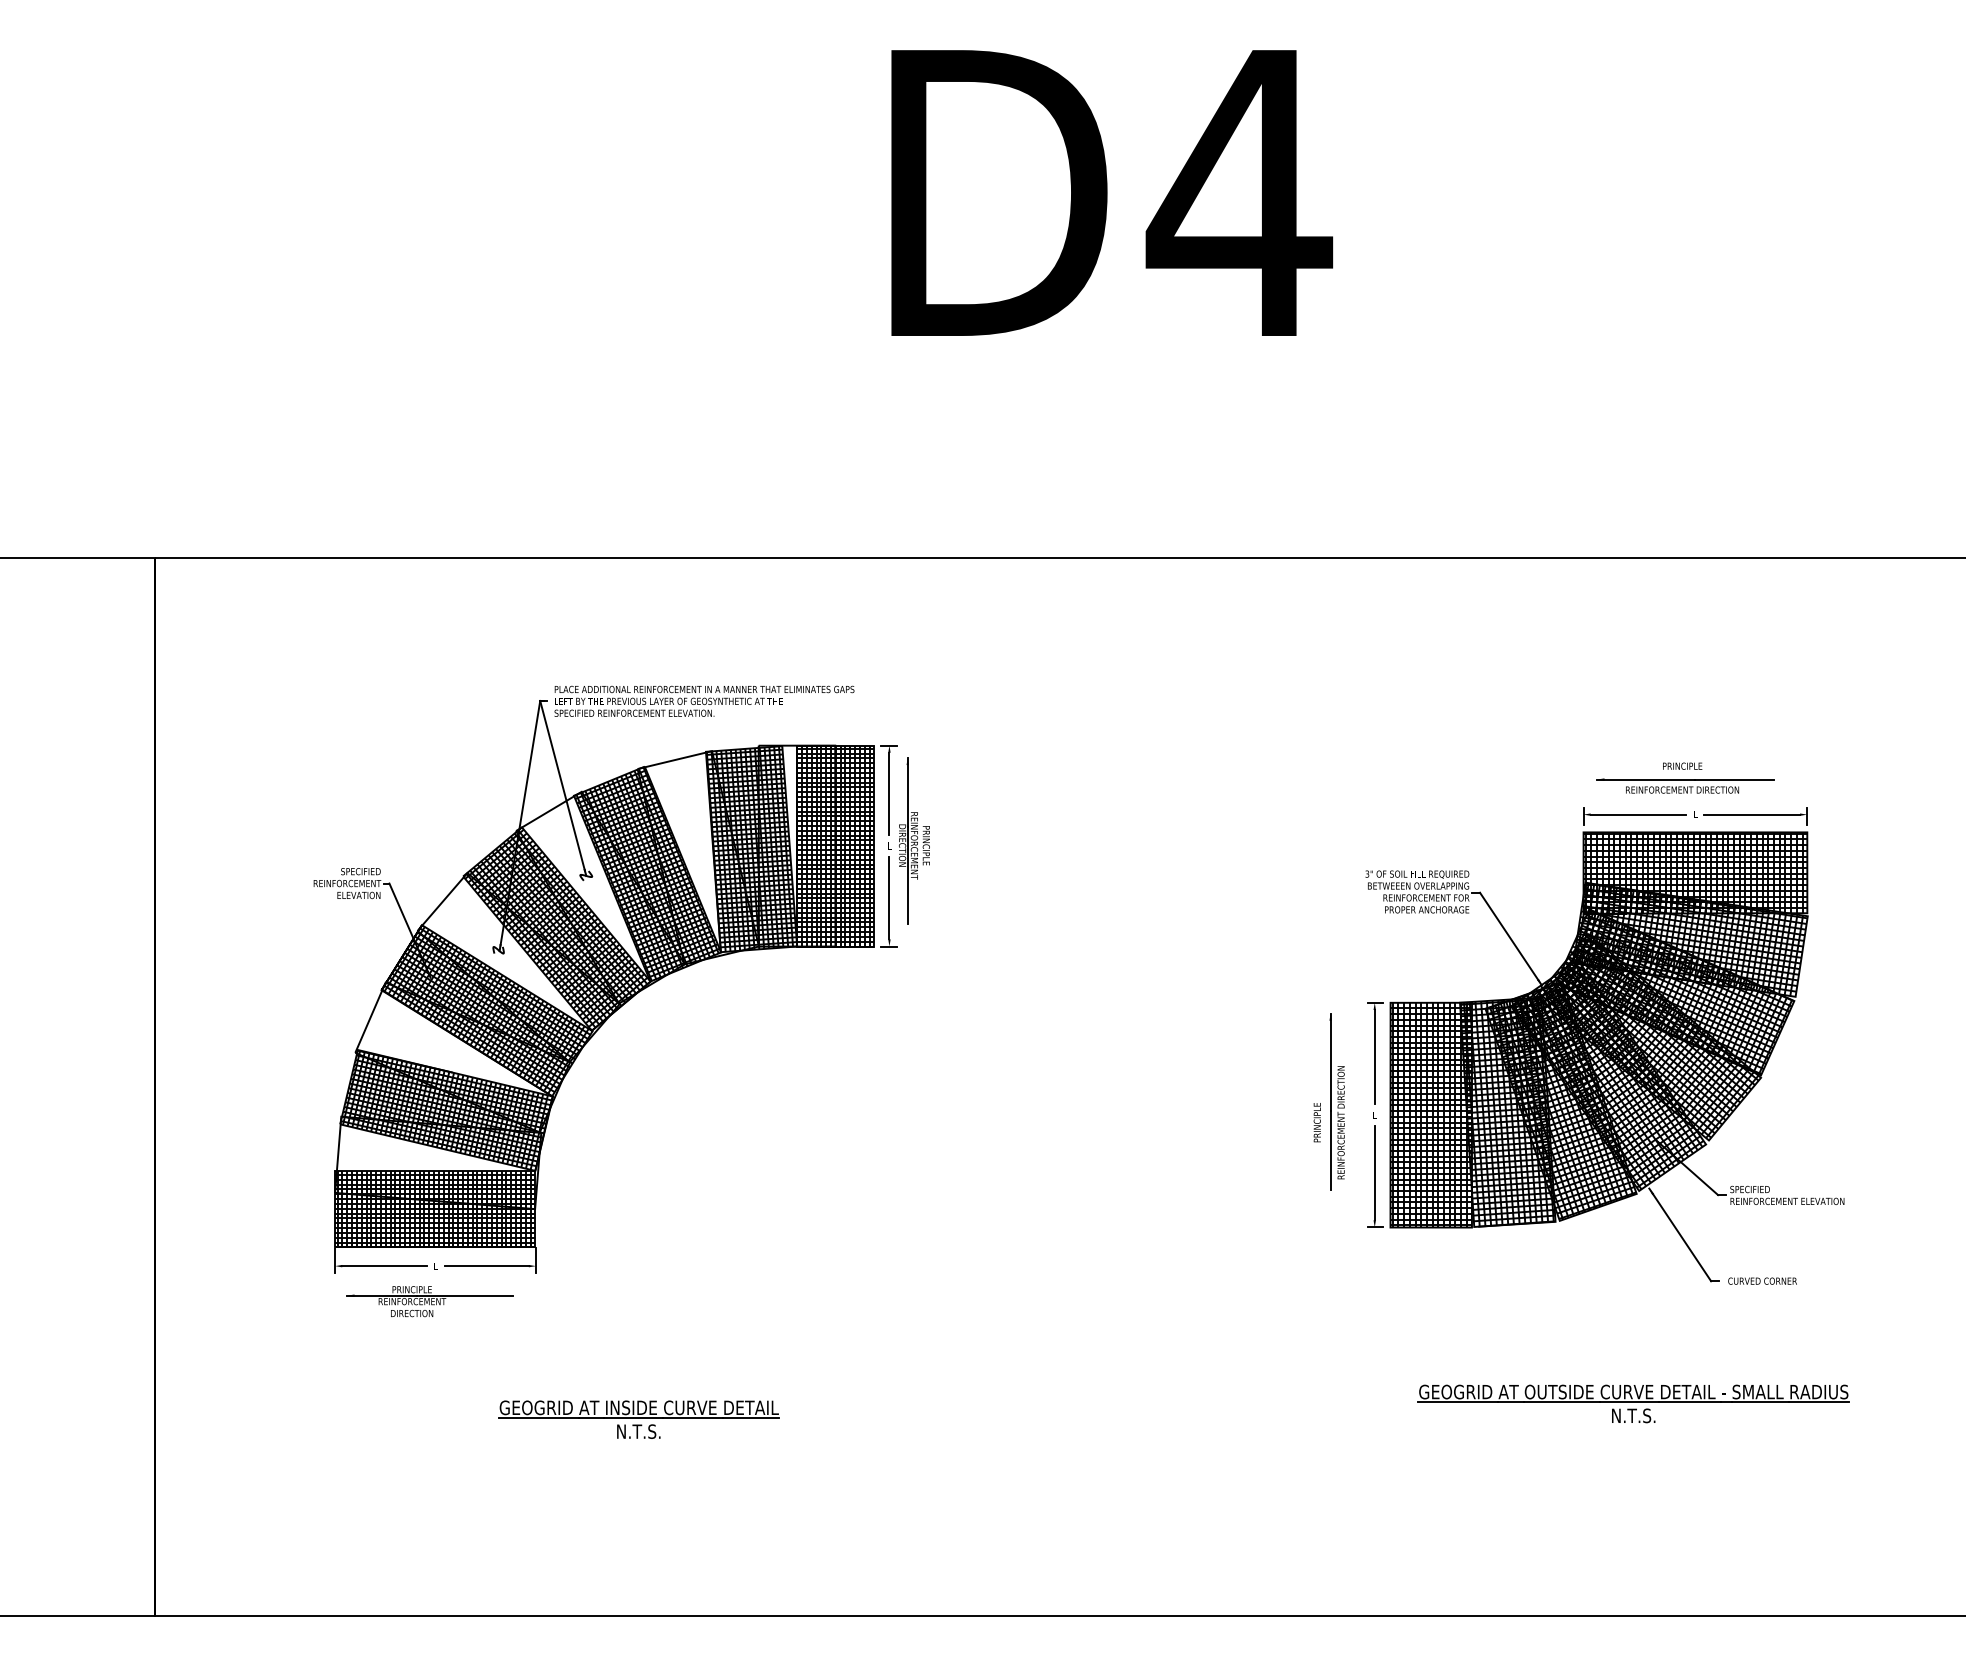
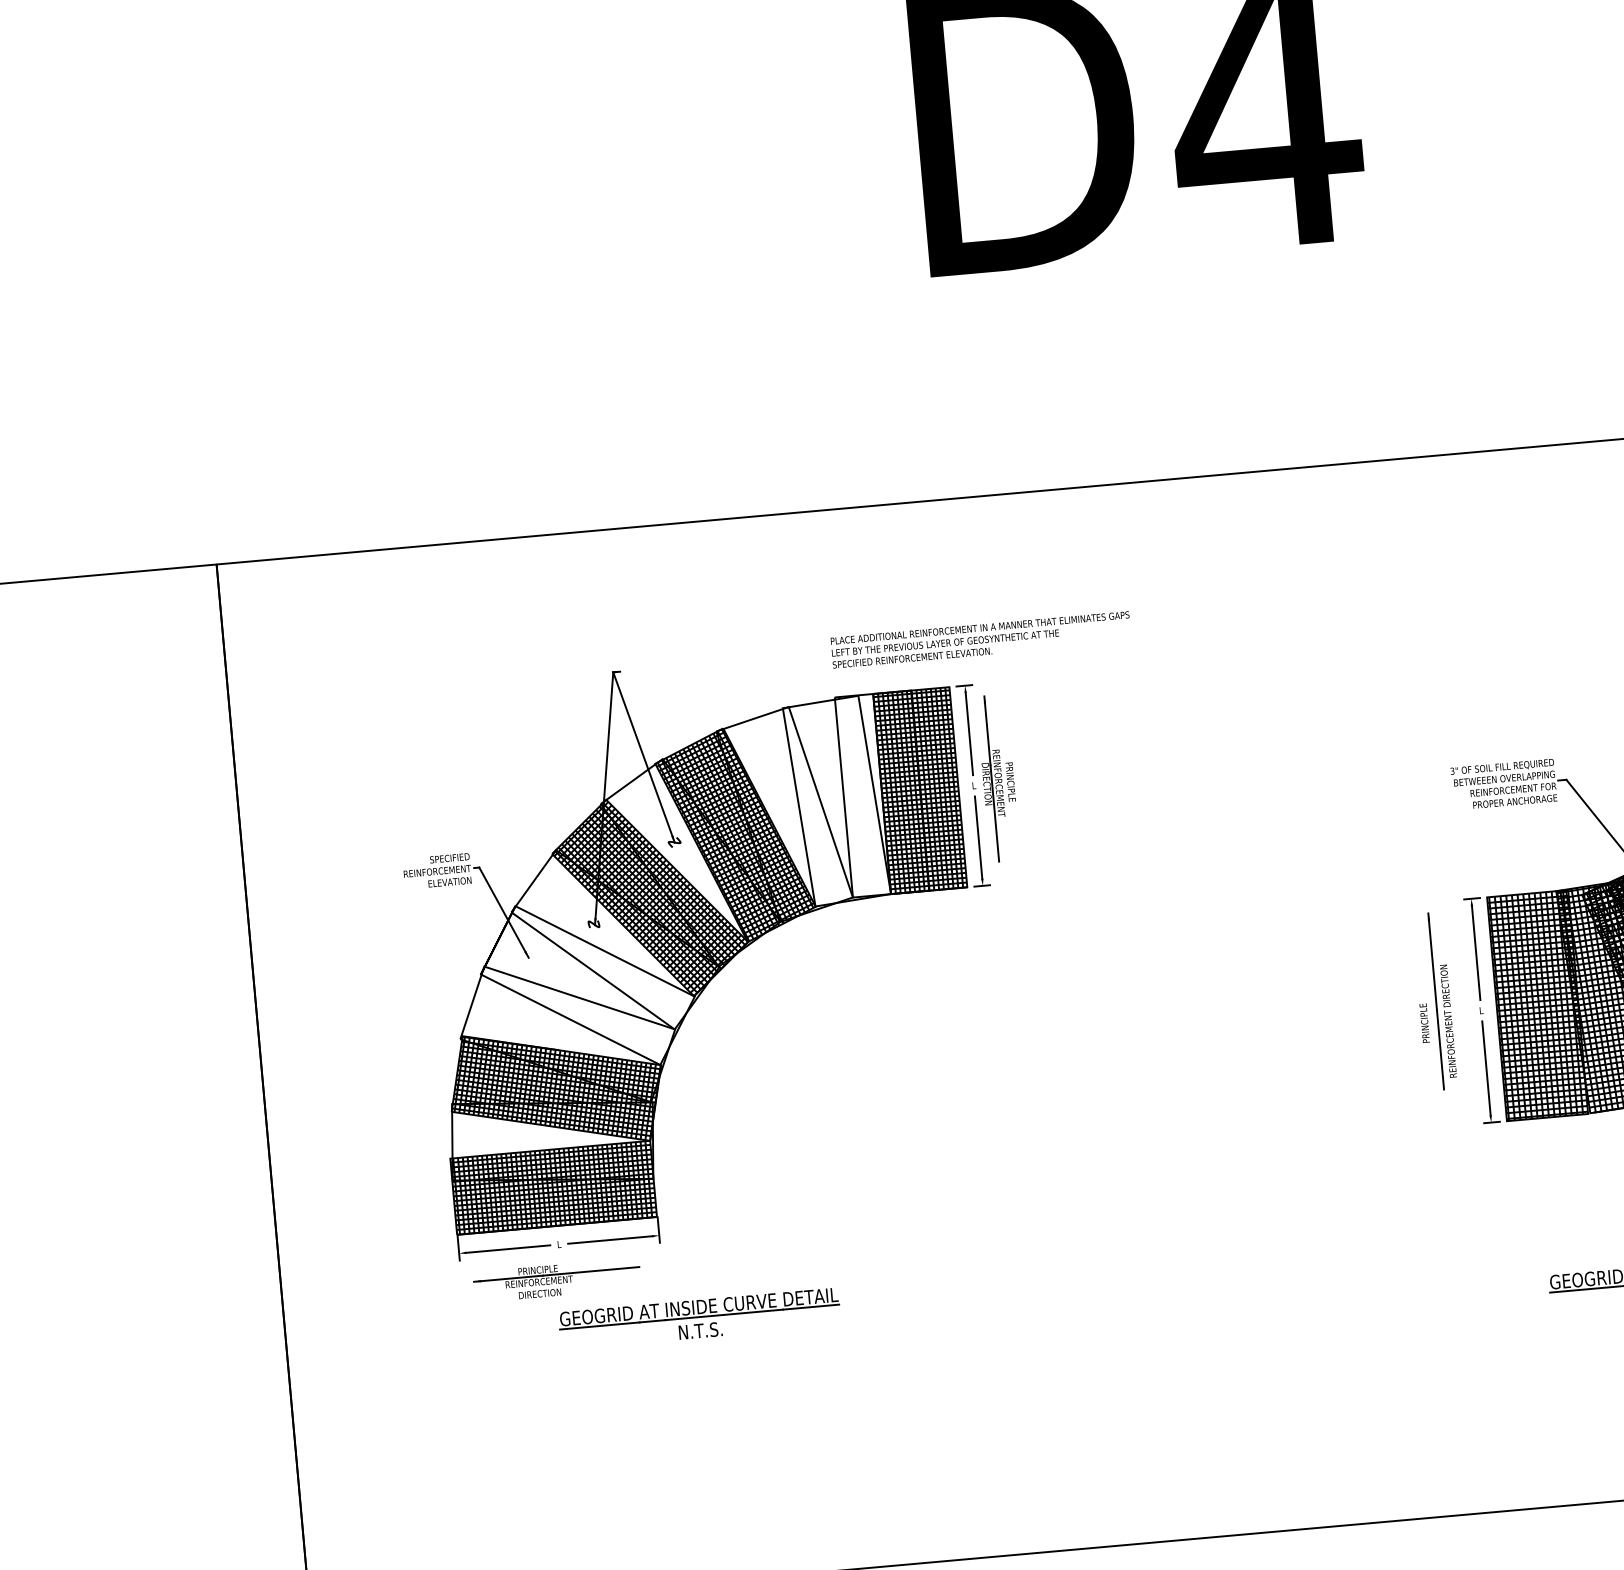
text: (704, 700) -> (981, 639), moved
hatch: (751, 849) -> (836, 801), removed
hatch: (485, 1011) -> (586, 986), removed
part: (638, 1419) -> (699, 1318), moved

